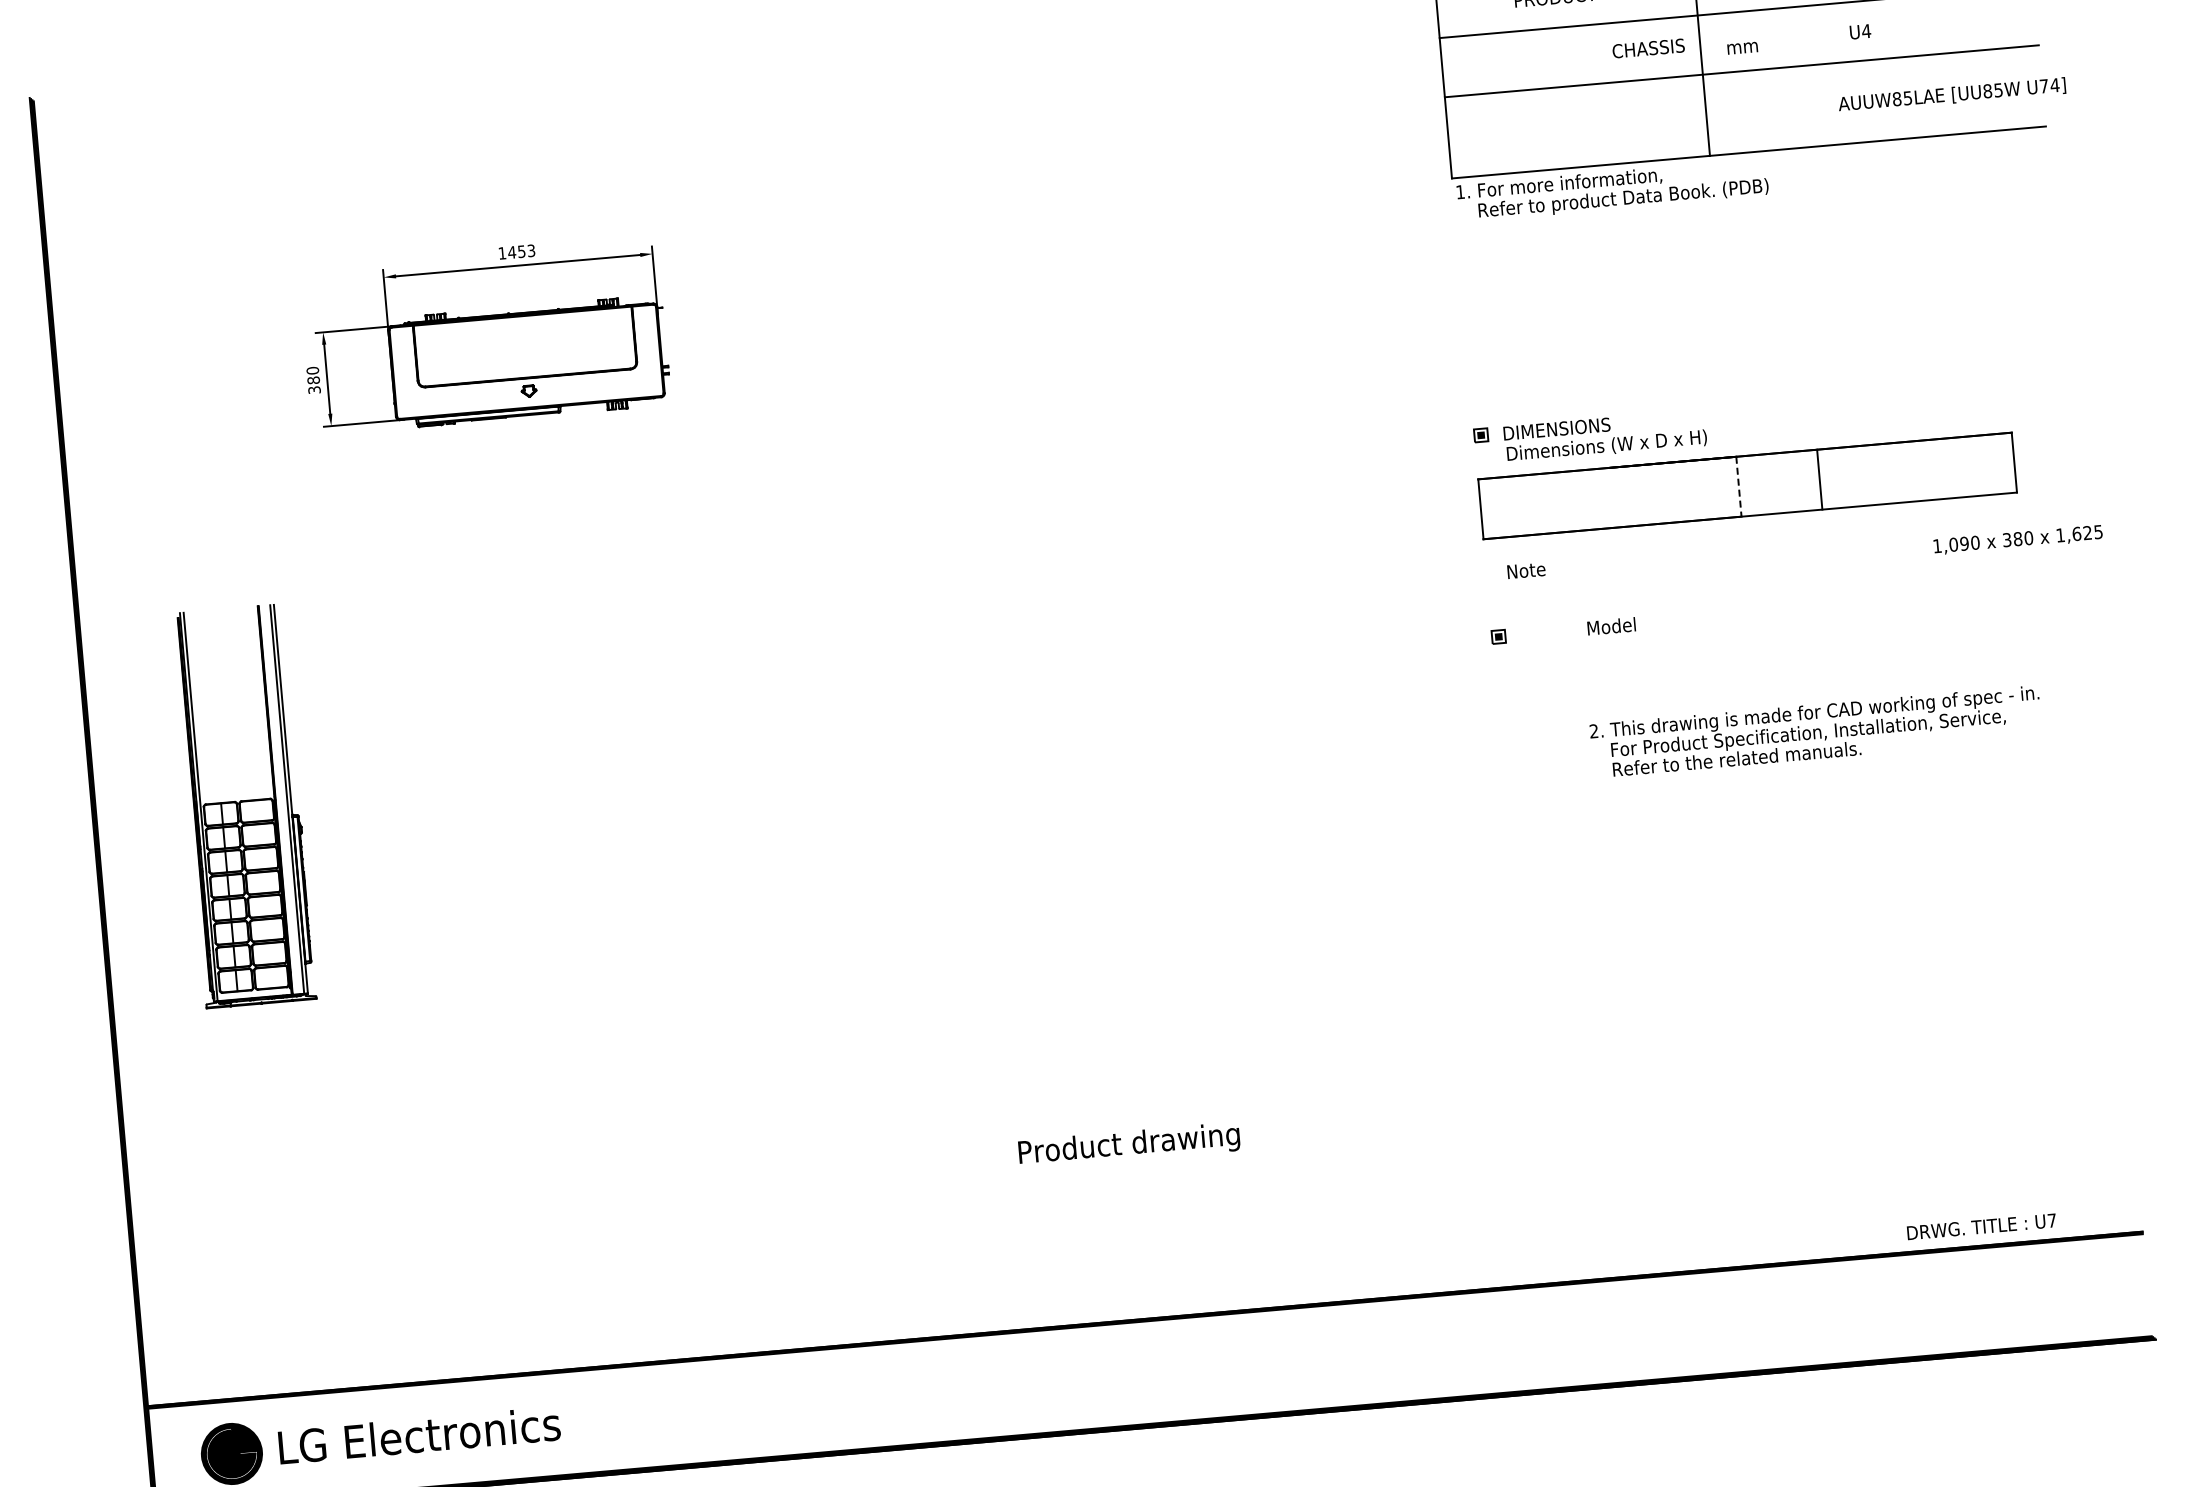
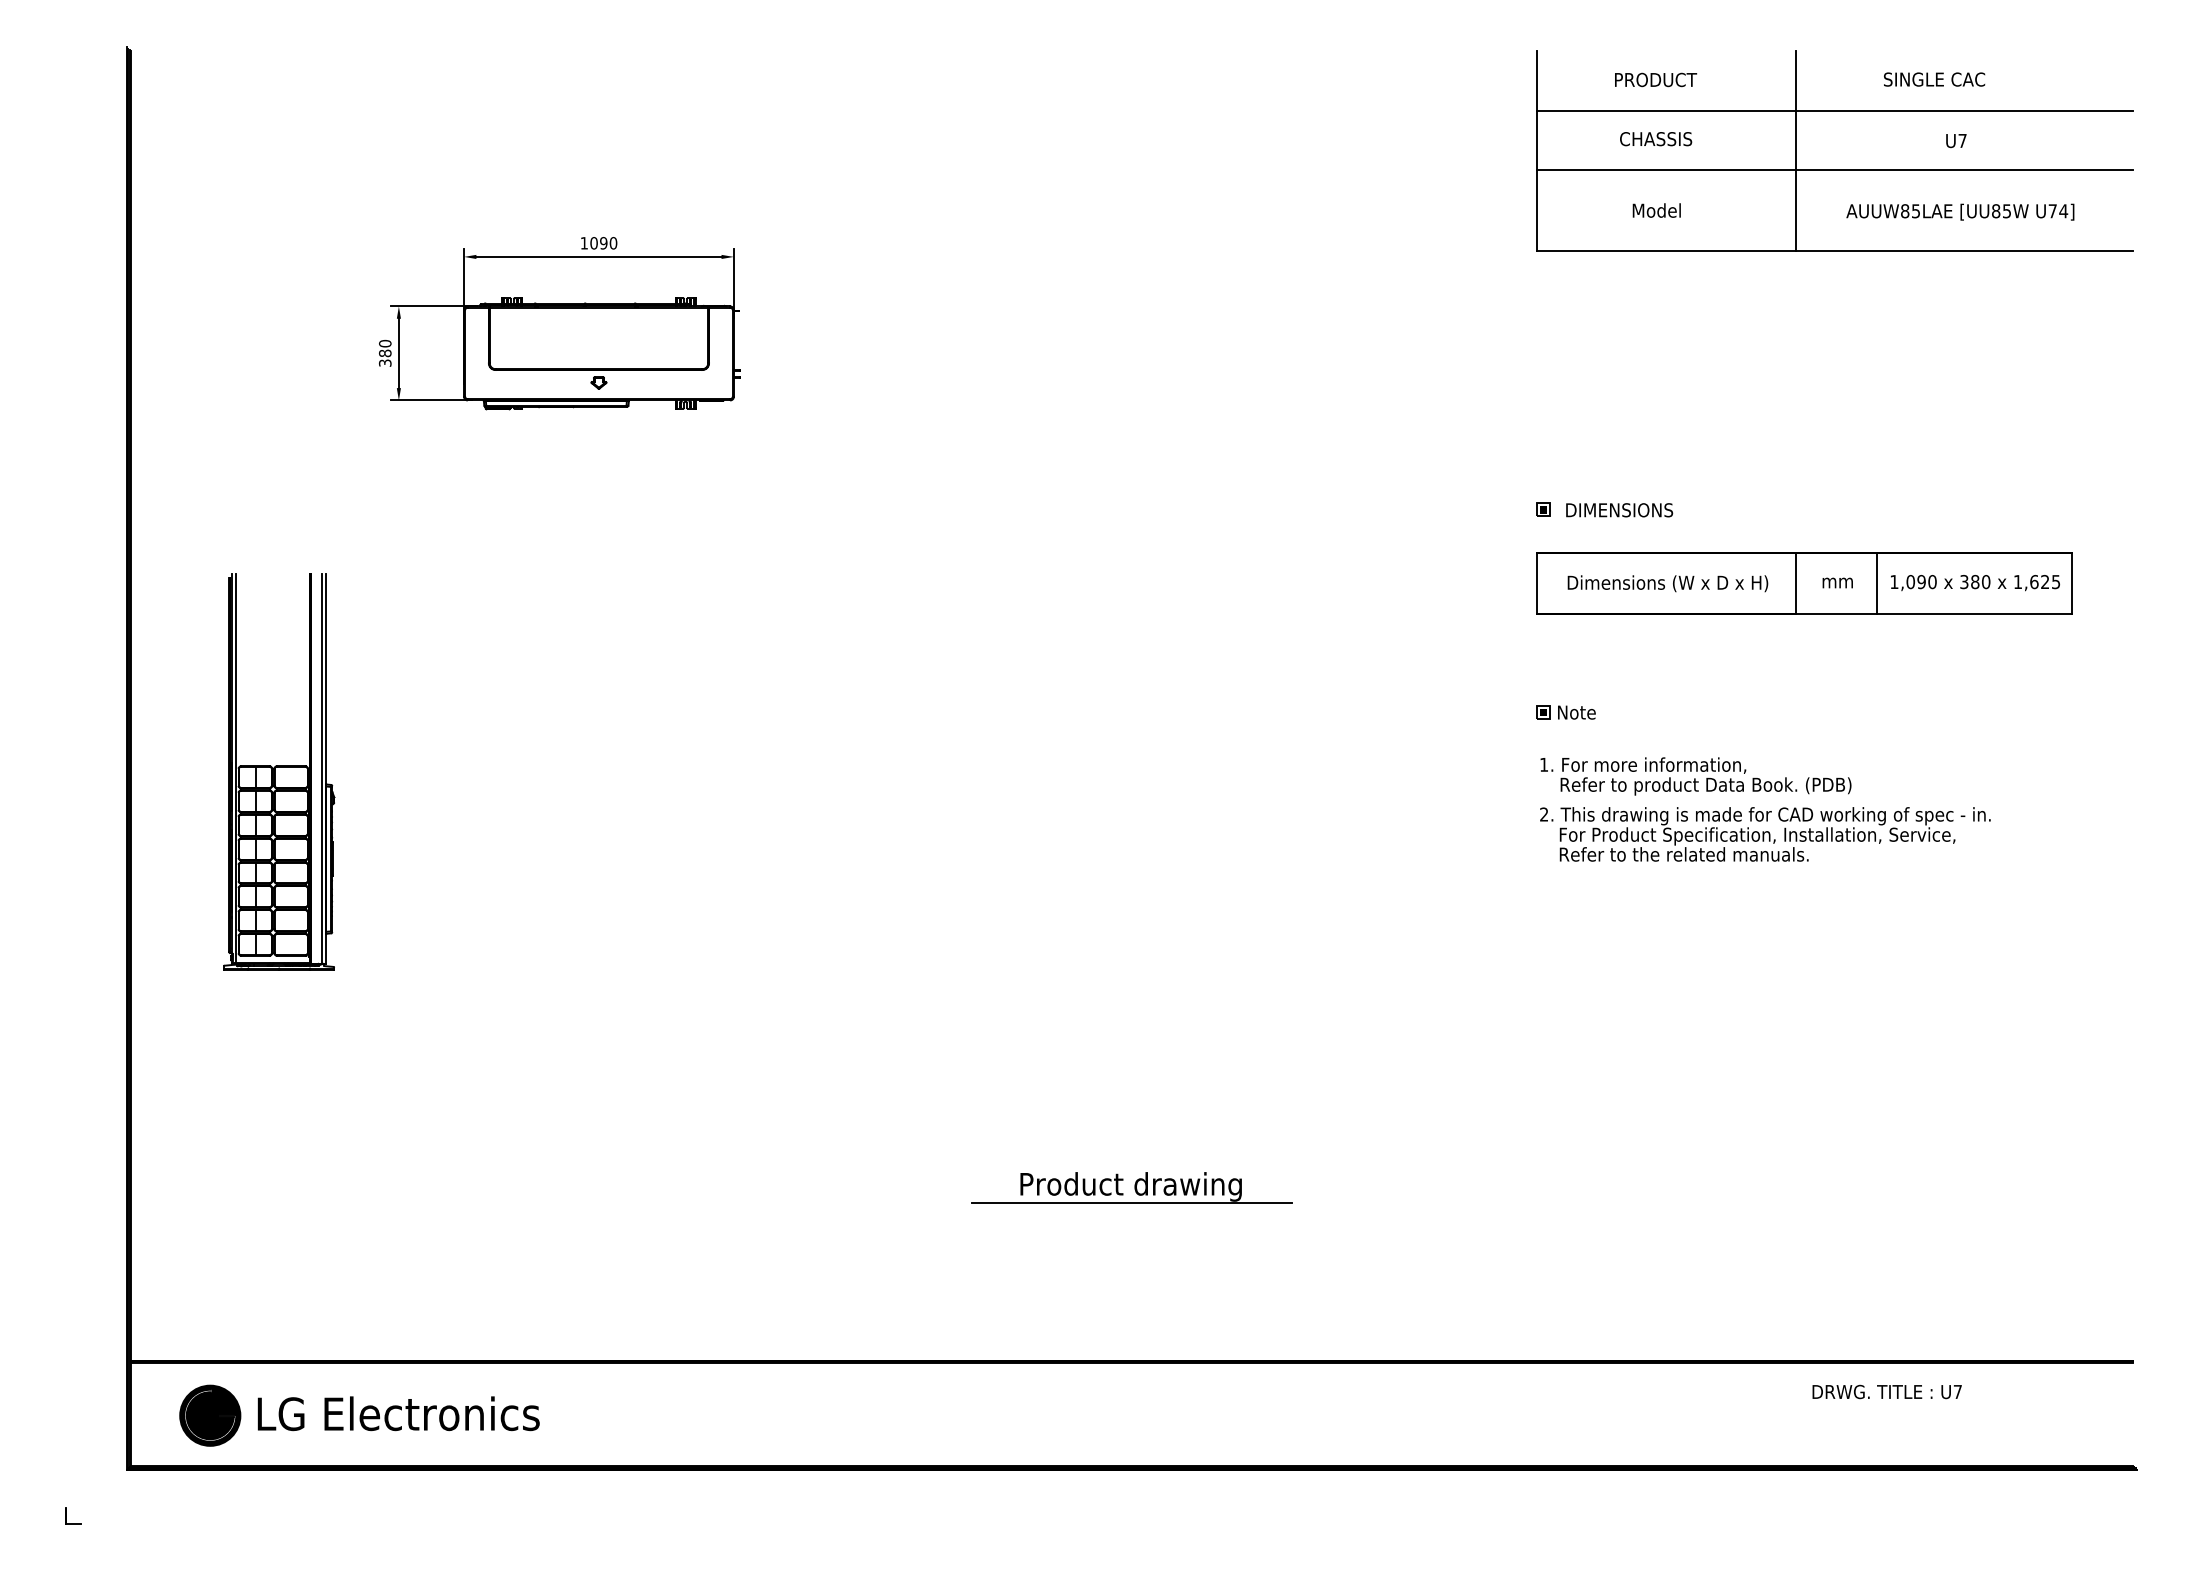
text: (1866, 30) -> (1962, 140), U4 -> U7
text: (1742, 47) -> (1837, 582), moved
text: (1649, 48) -> (1656, 139), moved
text: (1952, 94) -> (1960, 211), moved
text: (1612, 190) -> (1695, 776), moved
text: (521, 251) -> (603, 243), 1453 -> 1090
text: (1606, 446) -> (1667, 583), moved
line: (1738, 487) -> (1795, 584), dashed -> solid
text: (2018, 540) -> (1975, 583), moved
text: (1526, 570) -> (1576, 712), moved
text: (1611, 626) -> (1656, 210), moved
text: (1816, 731) -> (1765, 834), moved
line: (1131, 1161) -> (1131, 1202), added
text: (1980, 1226) -> (1886, 1391), moved

